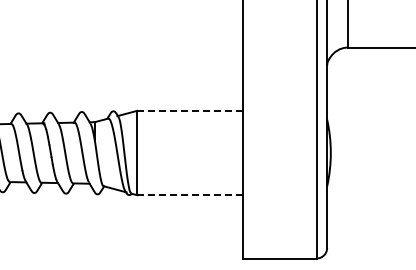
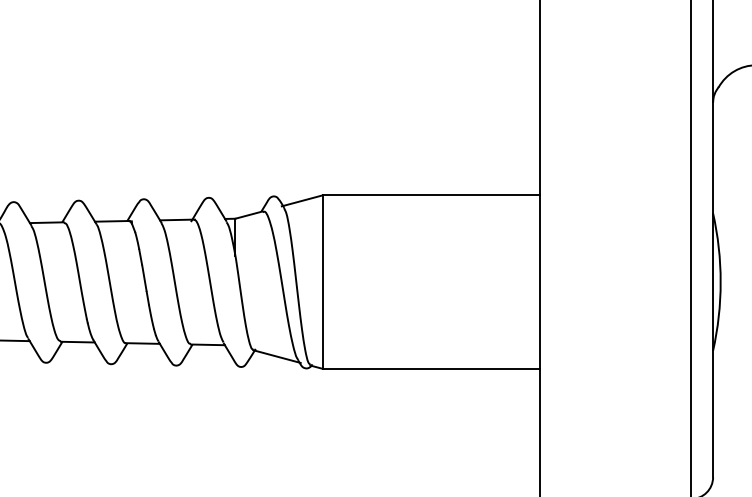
line: (190, 110) -> (432, 194), dashed -> solid
line: (190, 195) -> (432, 369), dashed -> solid

